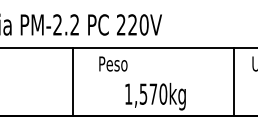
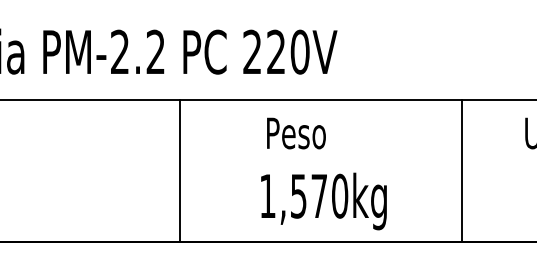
text: (113, 63) -> (296, 132), moved
line: (73, 82) -> (180, 171), moved
line: (233, 82) -> (460, 171), moved

